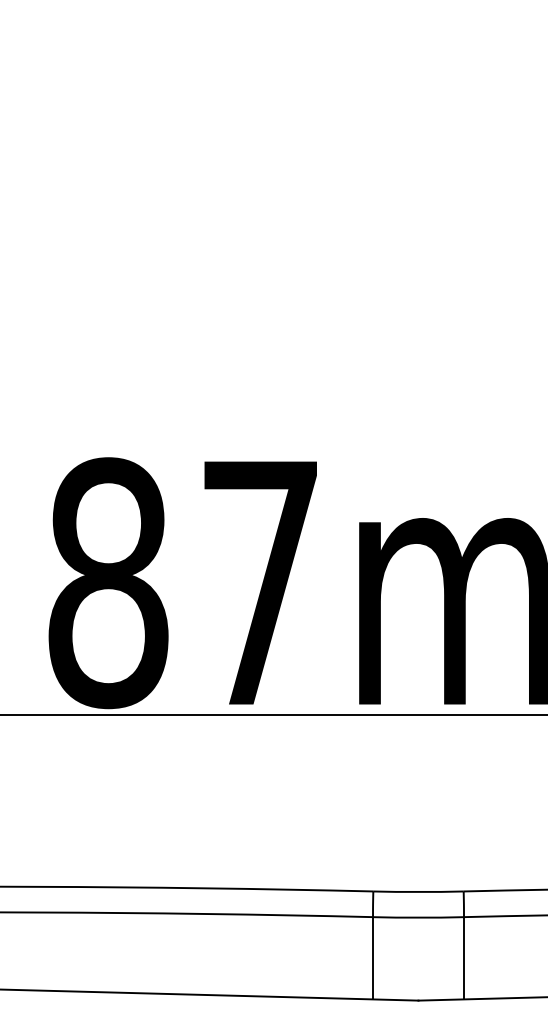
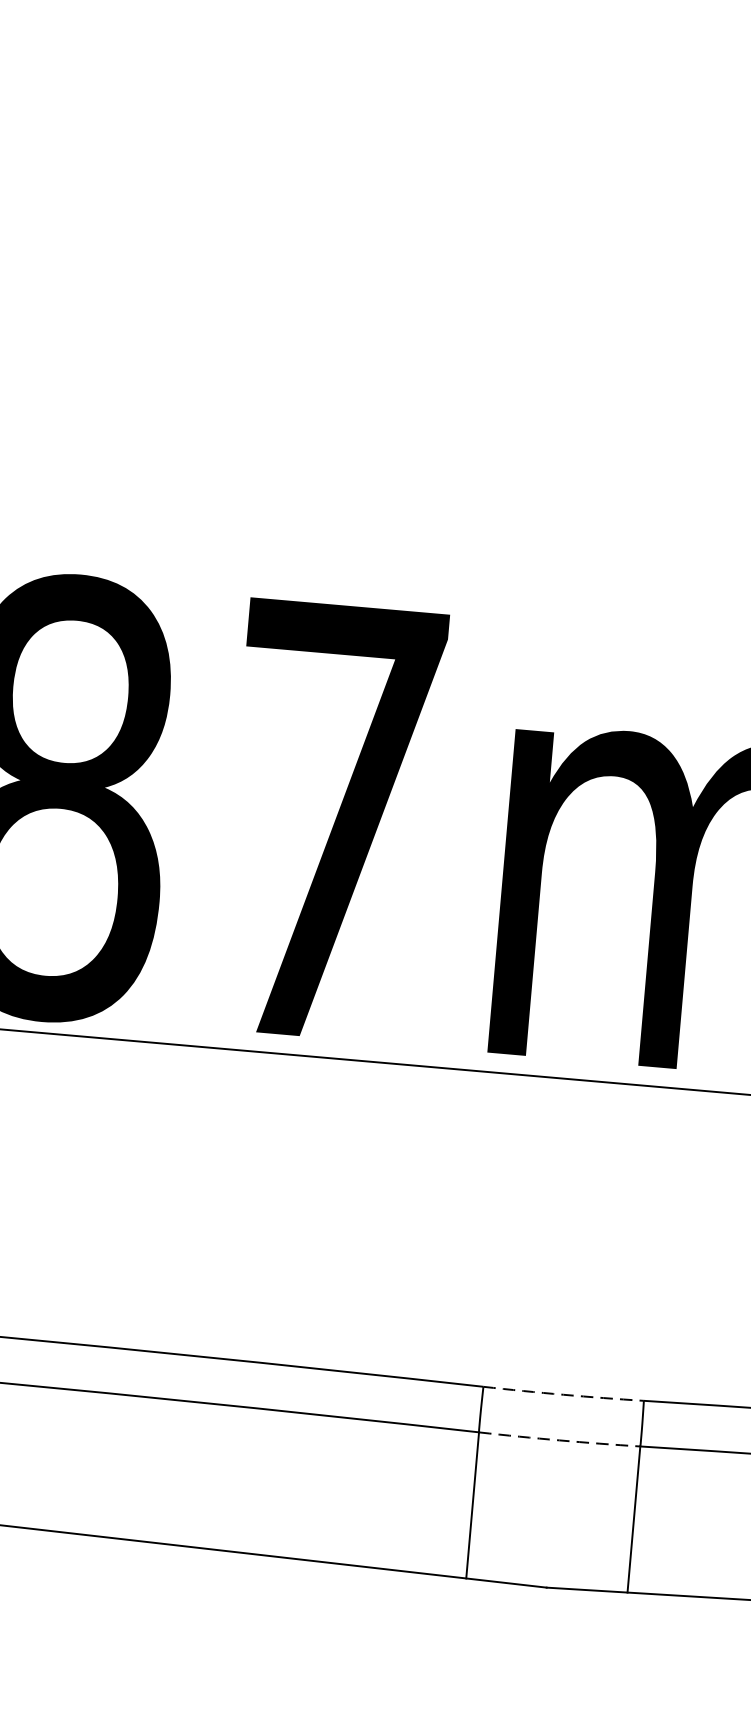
arc: (418, 892) -> (563, 1395), solid -> dashed
arc: (418, 917) -> (559, 1440), solid -> dashed

